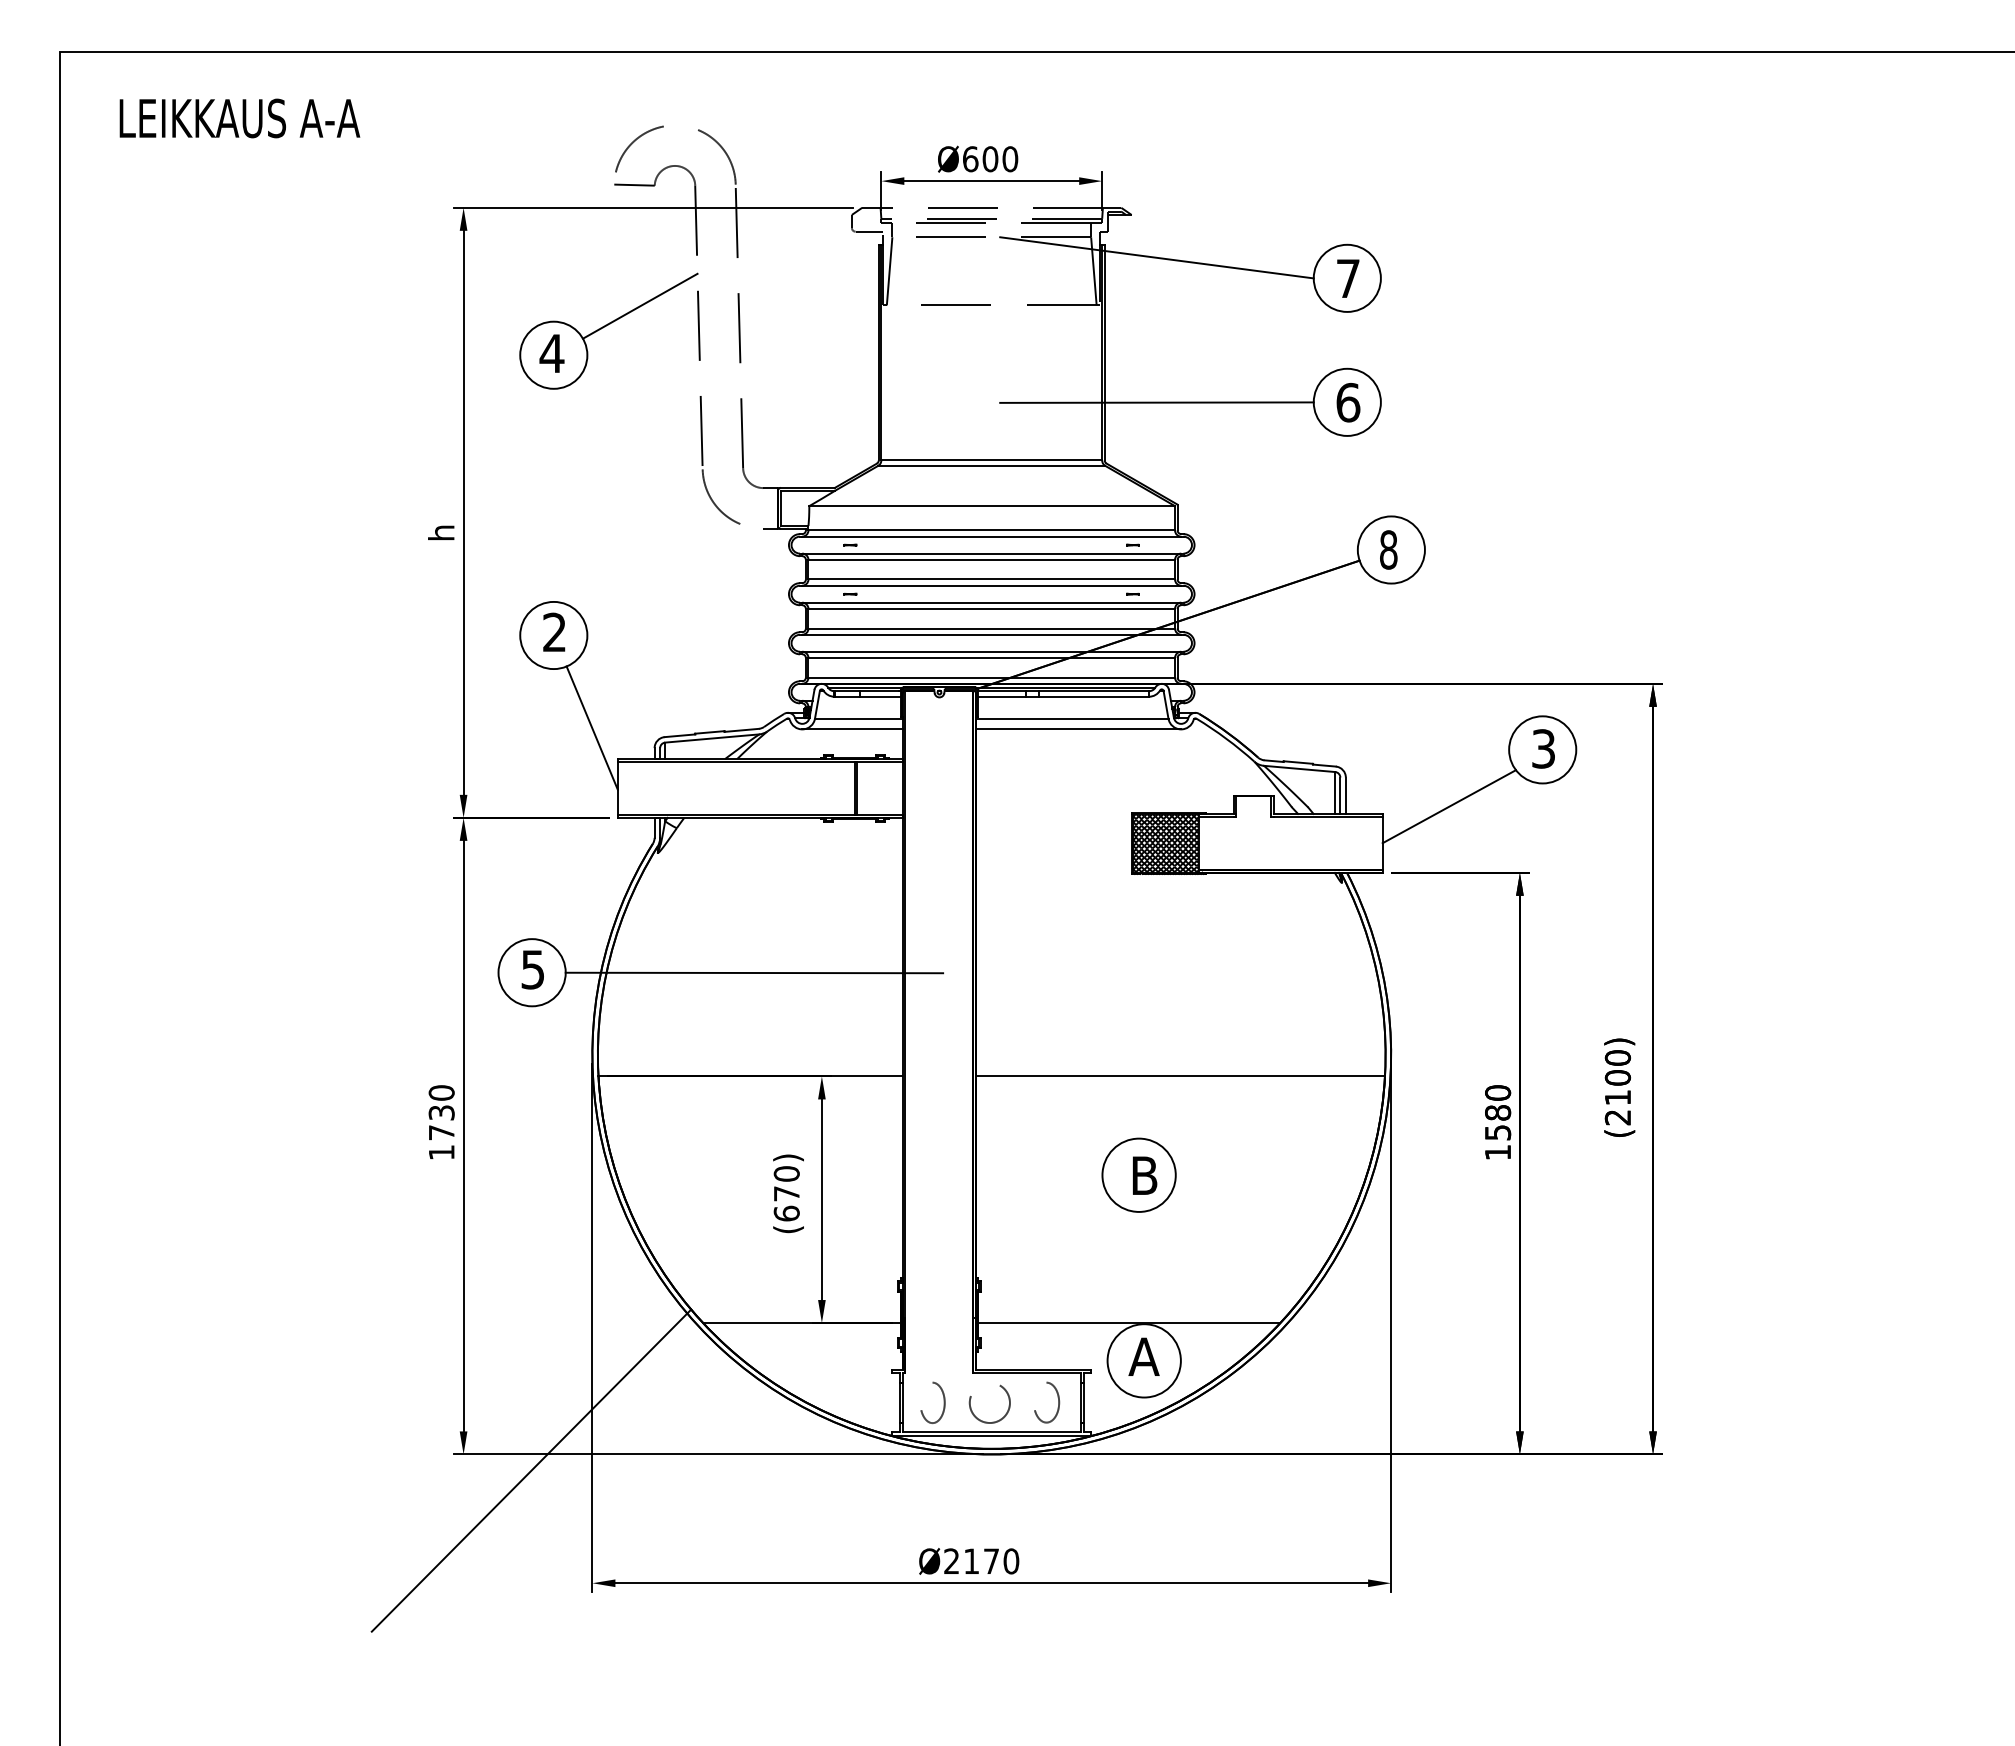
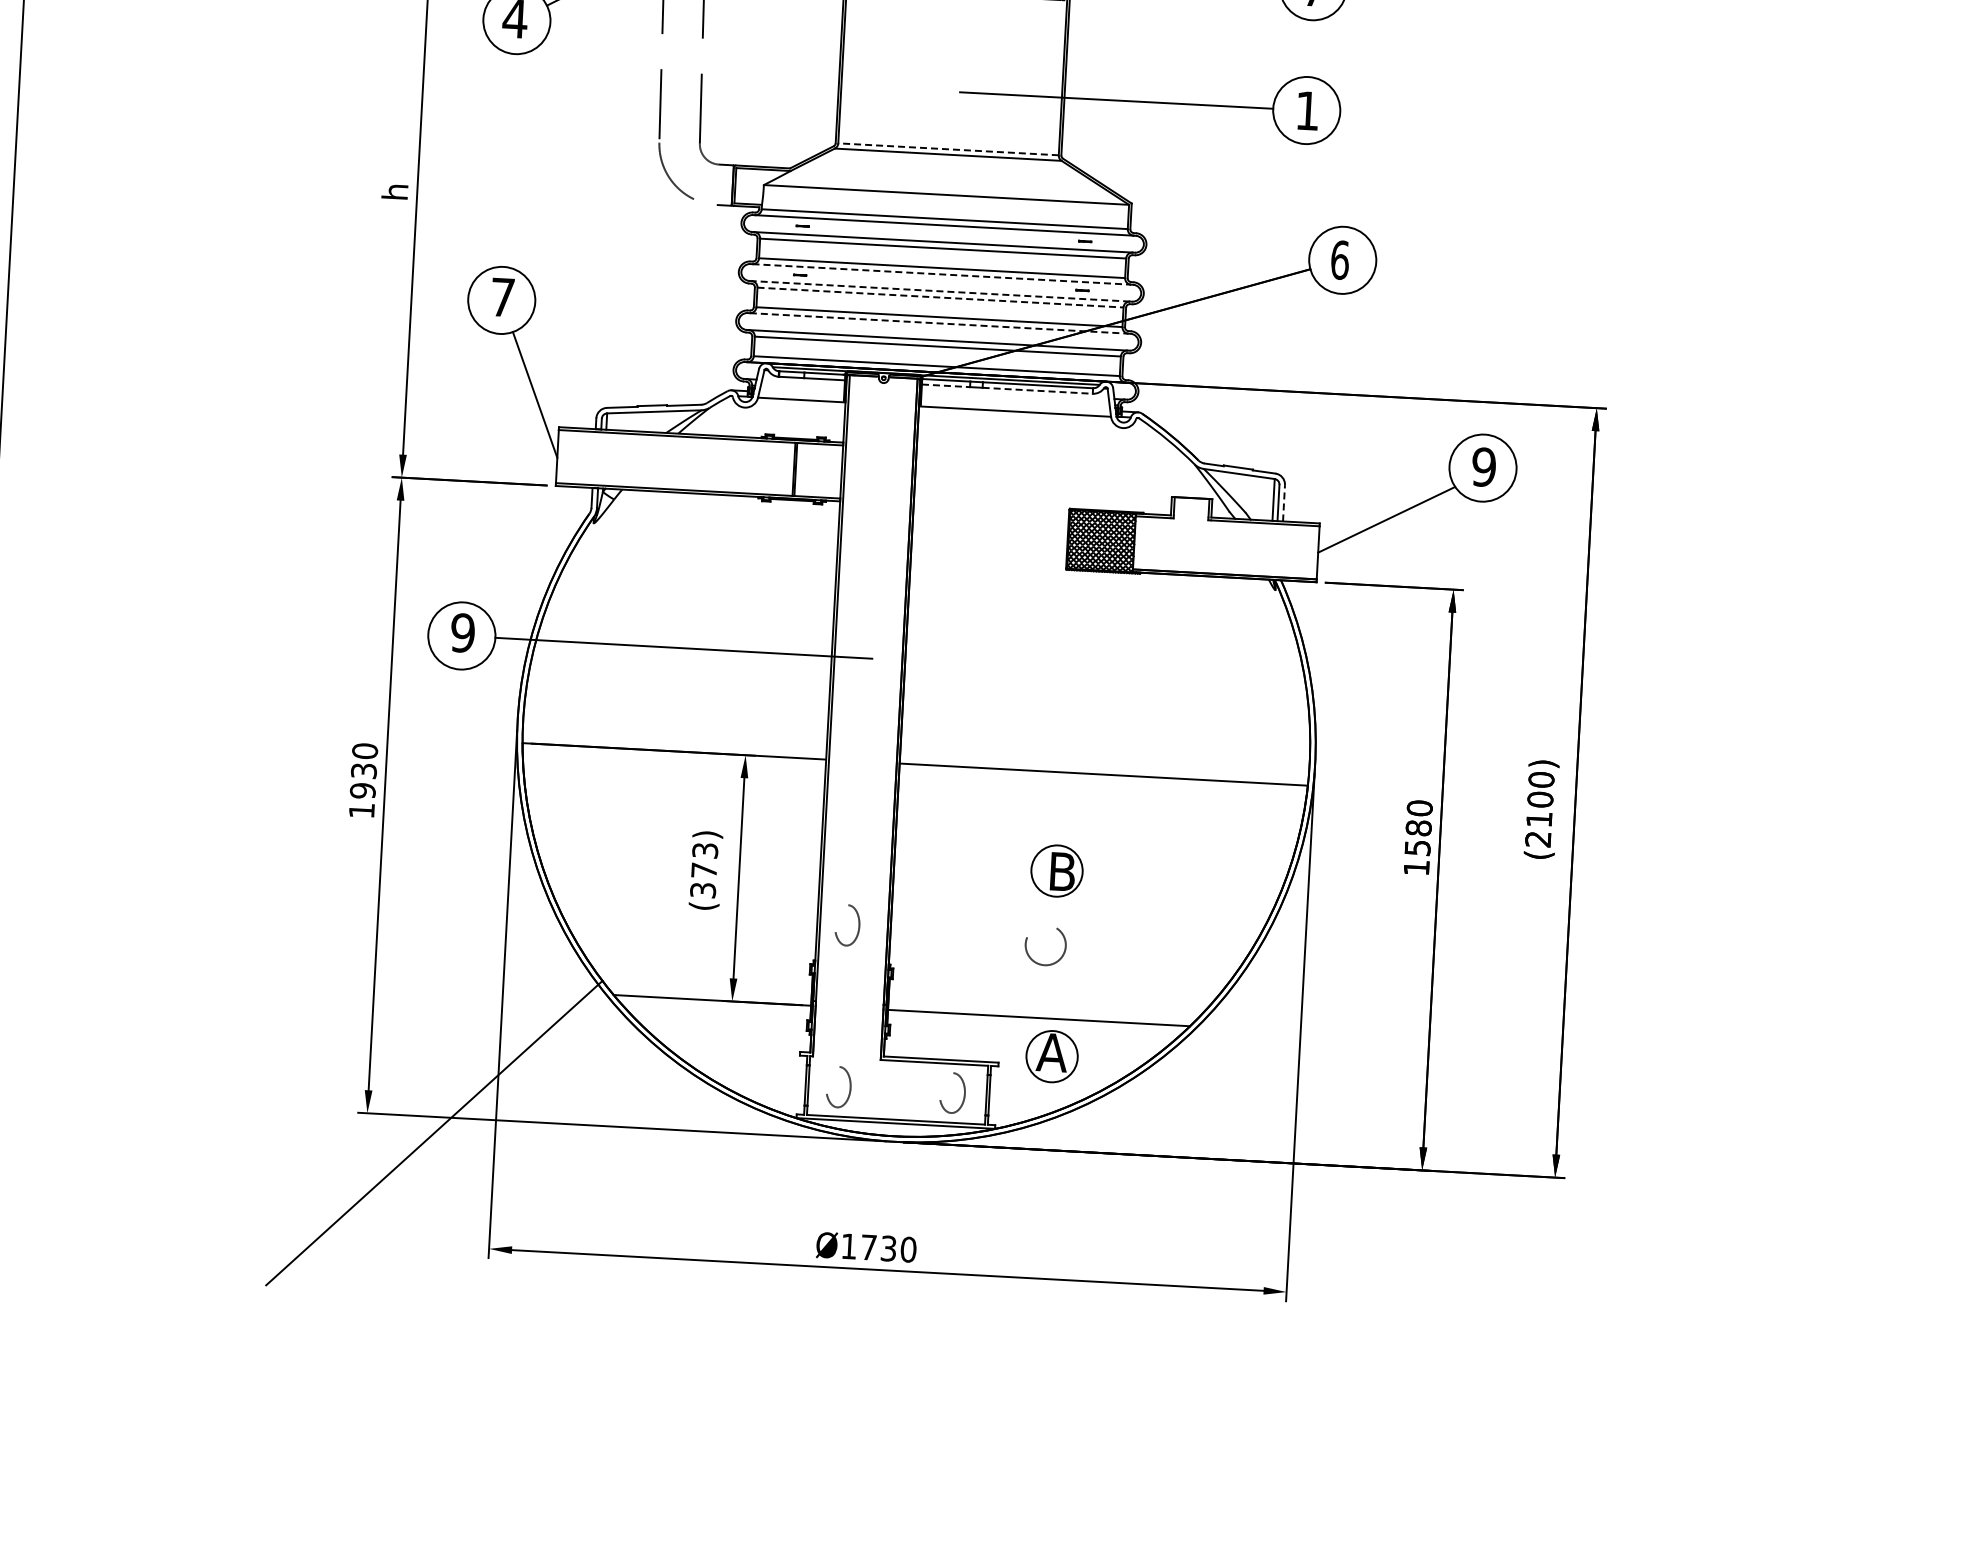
text: (1348, 402) -> (1307, 110), 6 -> 1
line: (991, 460) -> (948, 149), solid -> dashed
text: (1388, 549) -> (1339, 259), 8 -> 6
line: (991, 585) -> (941, 274), solid -> dashed
line: (991, 602) -> (940, 291), solid -> dashed
line: (992, 608) -> (941, 297), solid -> dashed
text: (554, 631) -> (502, 296), 2 -> 7
line: (991, 634) -> (938, 323), solid -> dashed
line: (1002, 696) -> (946, 385), solid -> dashed
line: (1094, 696) -> (1038, 390), solid -> dashed
line: (852, 729) -> (794, 410), removed
line: (1078, 729) -> (1020, 422), removed
text: (1543, 748) -> (1483, 466), 3 -> 9
line: (1345, 795) -> (1283, 503), solid -> dashed
text: (532, 969) -> (462, 632), 5 -> 9
text: (441, 1132) -> (362, 790), 1730 -> 1930
circle: (1138, 1174) -> (1056, 870), size x0.7
text: (786, 1193) -> (703, 870), (670) -> (373)
part: (943, 1240) -> (858, 925), added
circle: (1143, 1360) -> (1051, 1056), size x0.7
circle: (989, 1403) -> (1045, 945), moved
text: (971, 1561) -> (868, 1247), Ø2170 -> Ø1730

